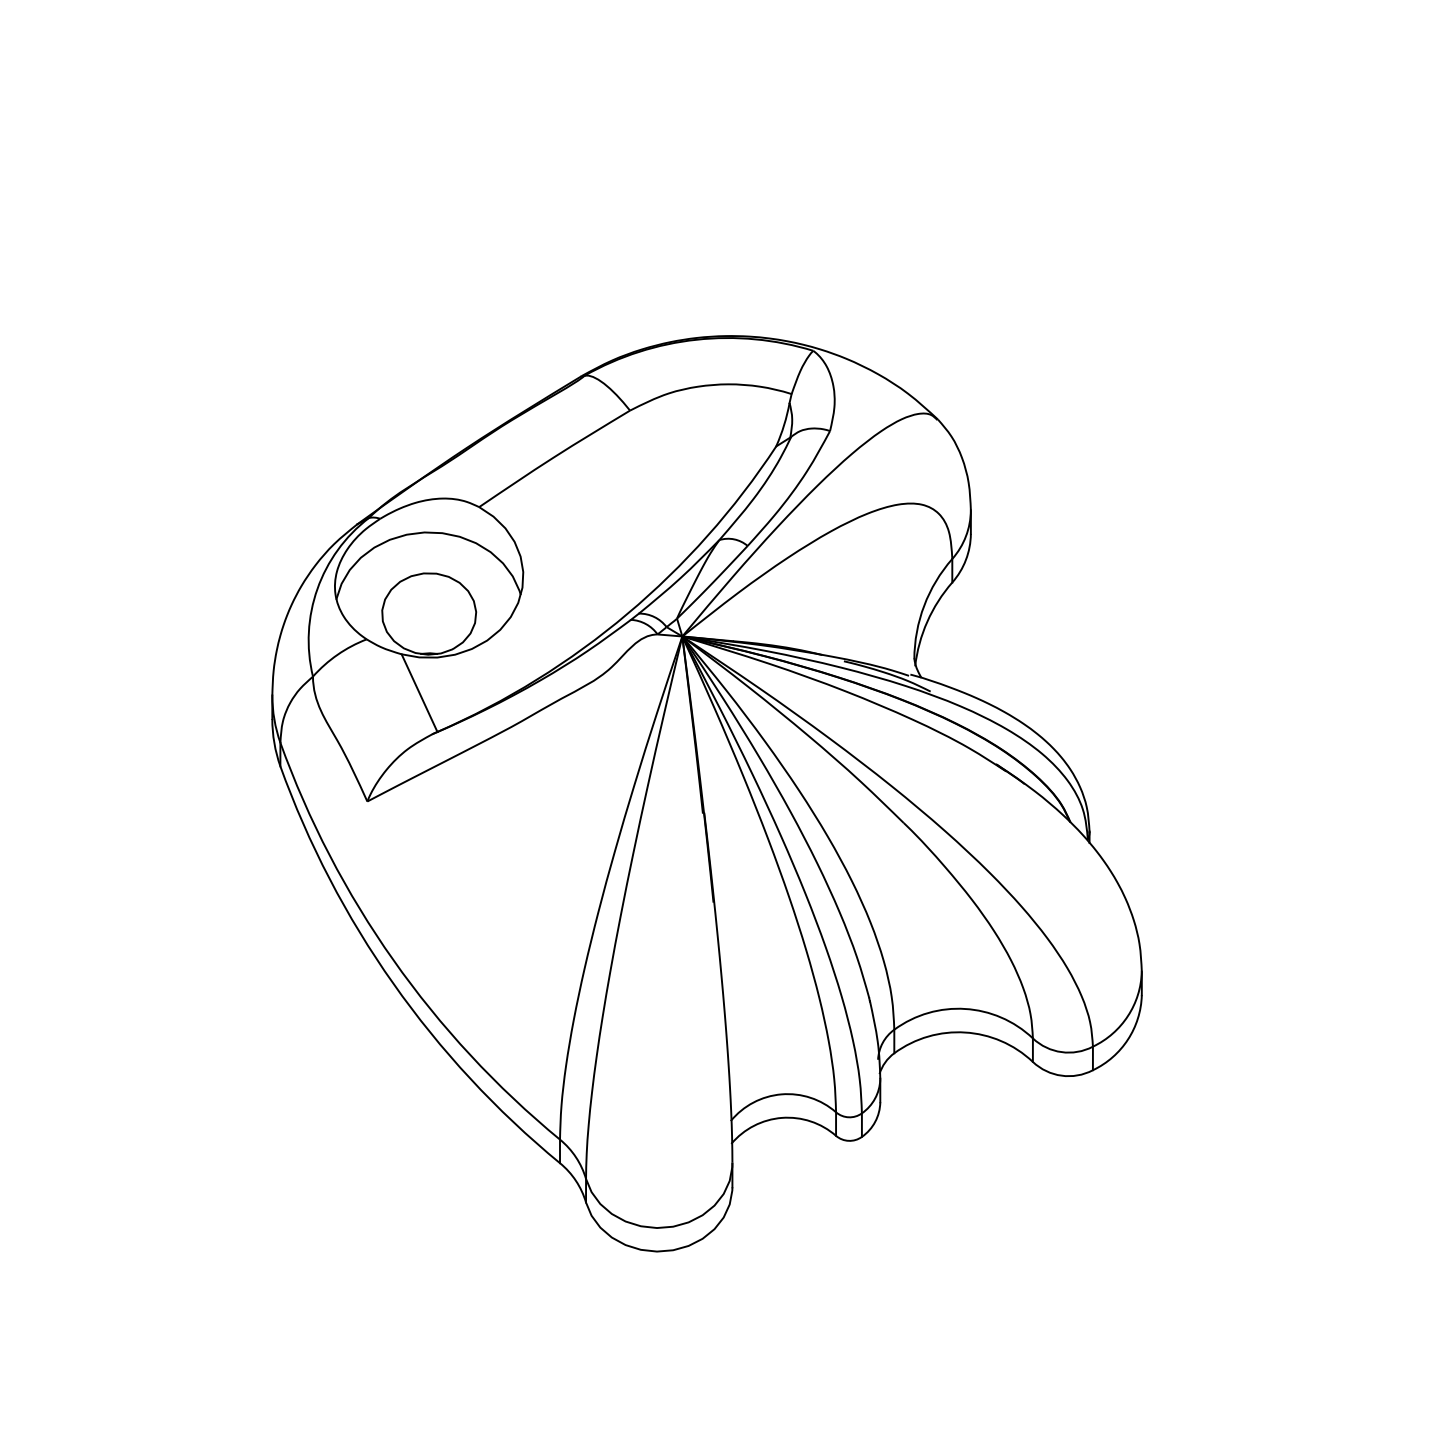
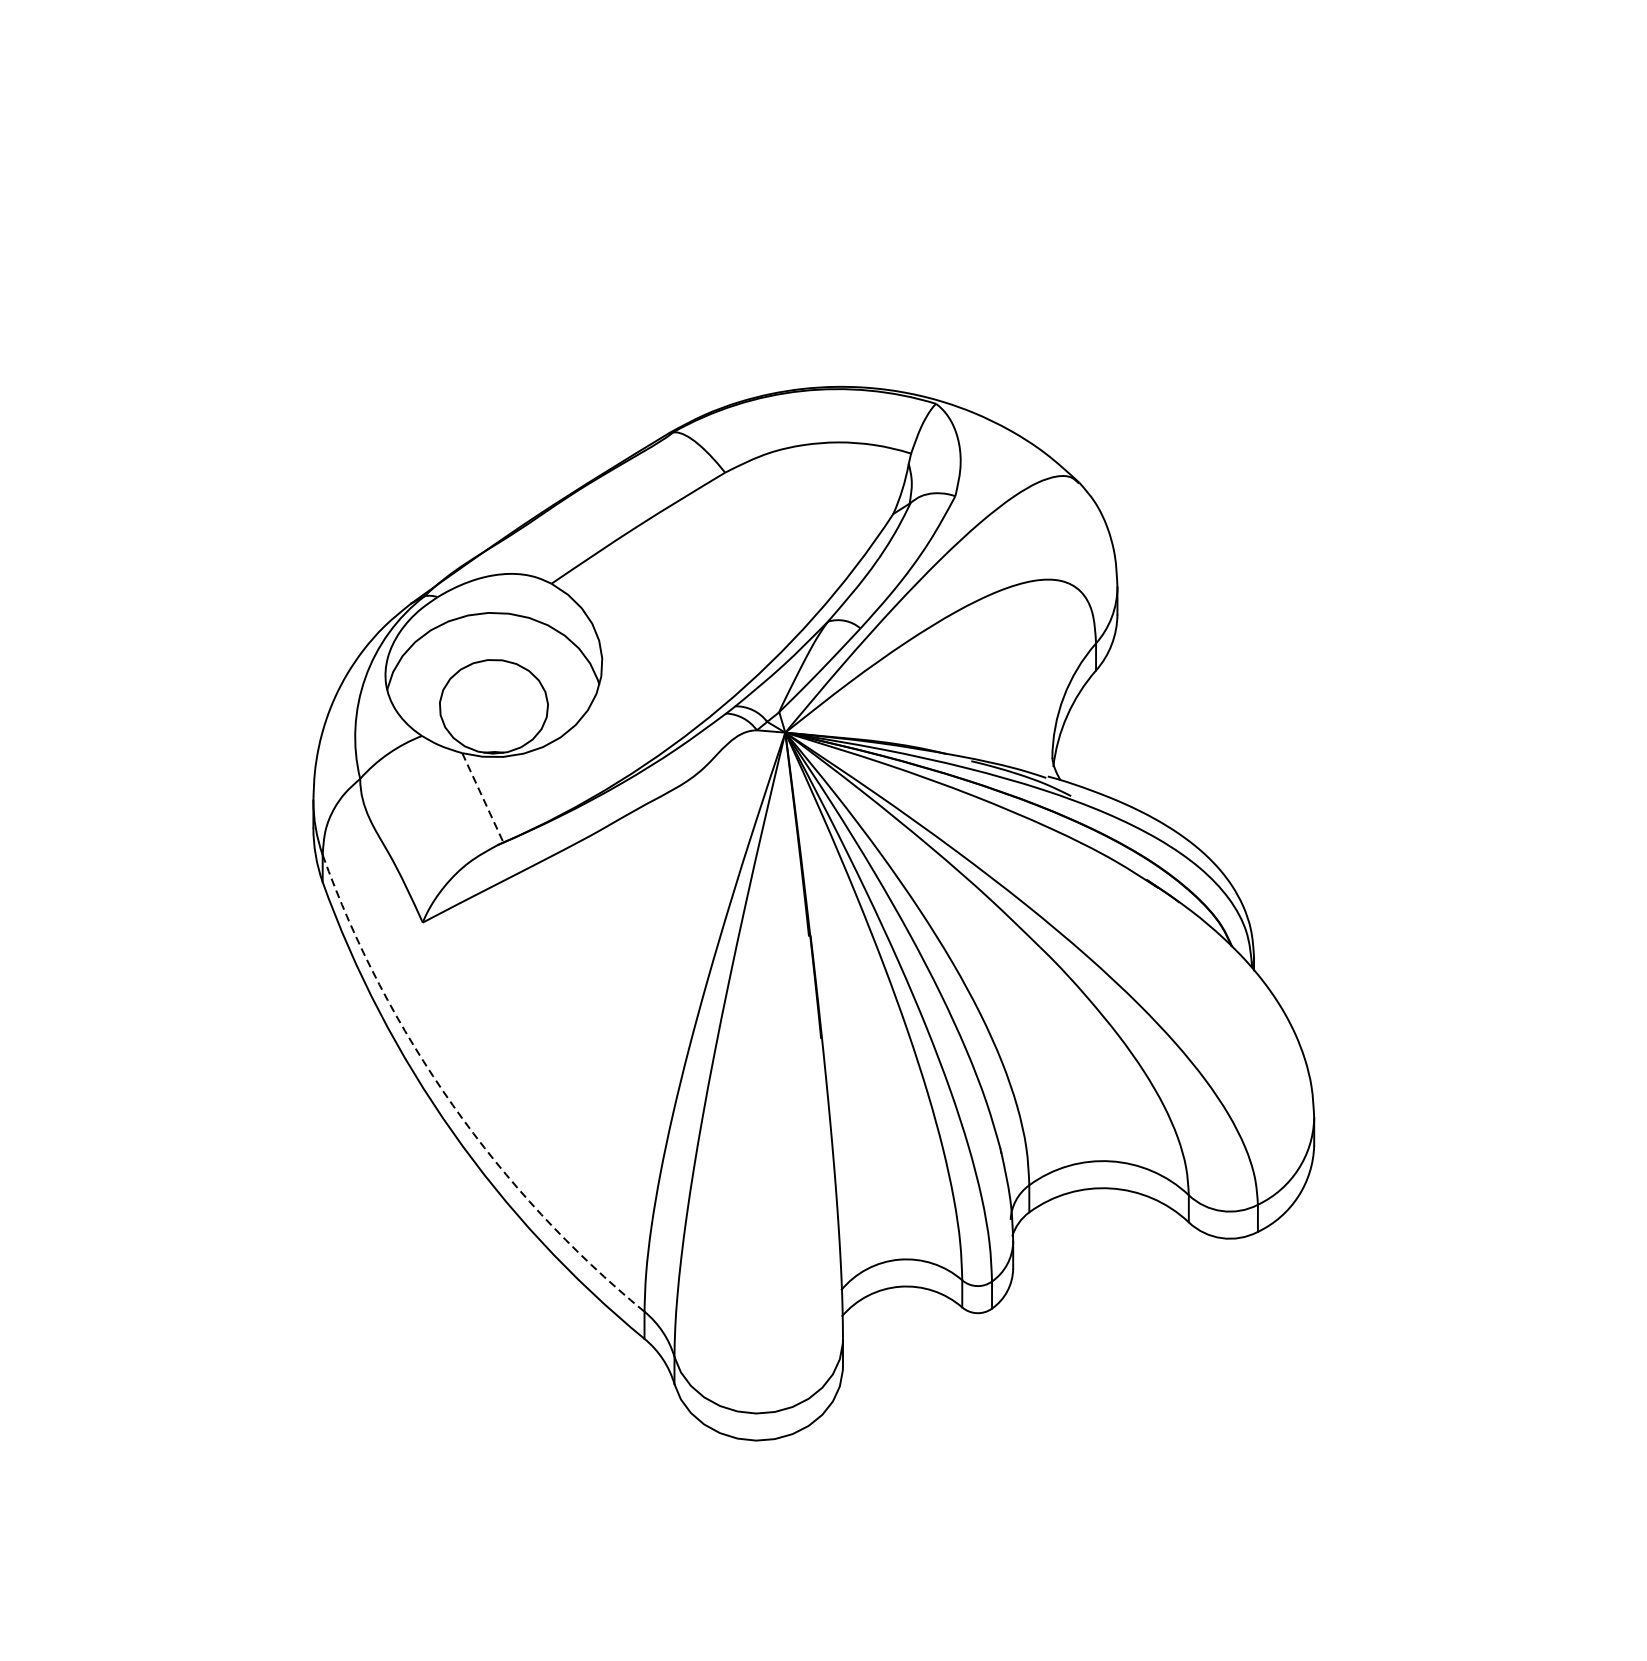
line: (419, 693) -> (482, 798), solid -> dashed
arc: (393, 960) -> (452, 1105), solid -> dashed

